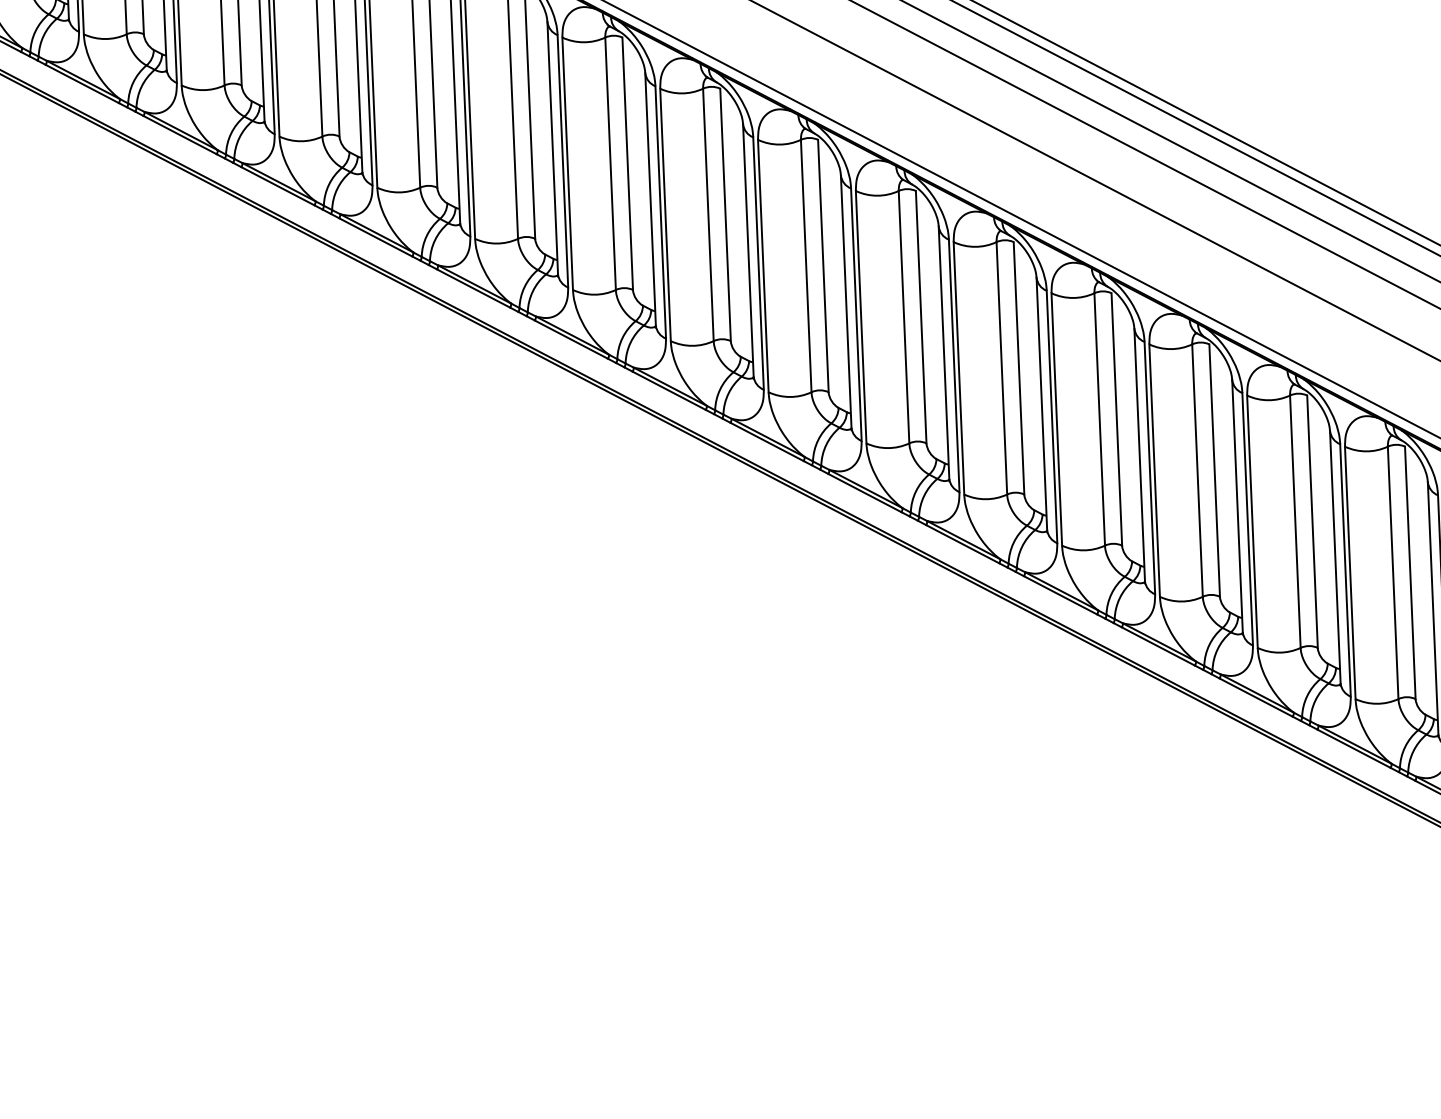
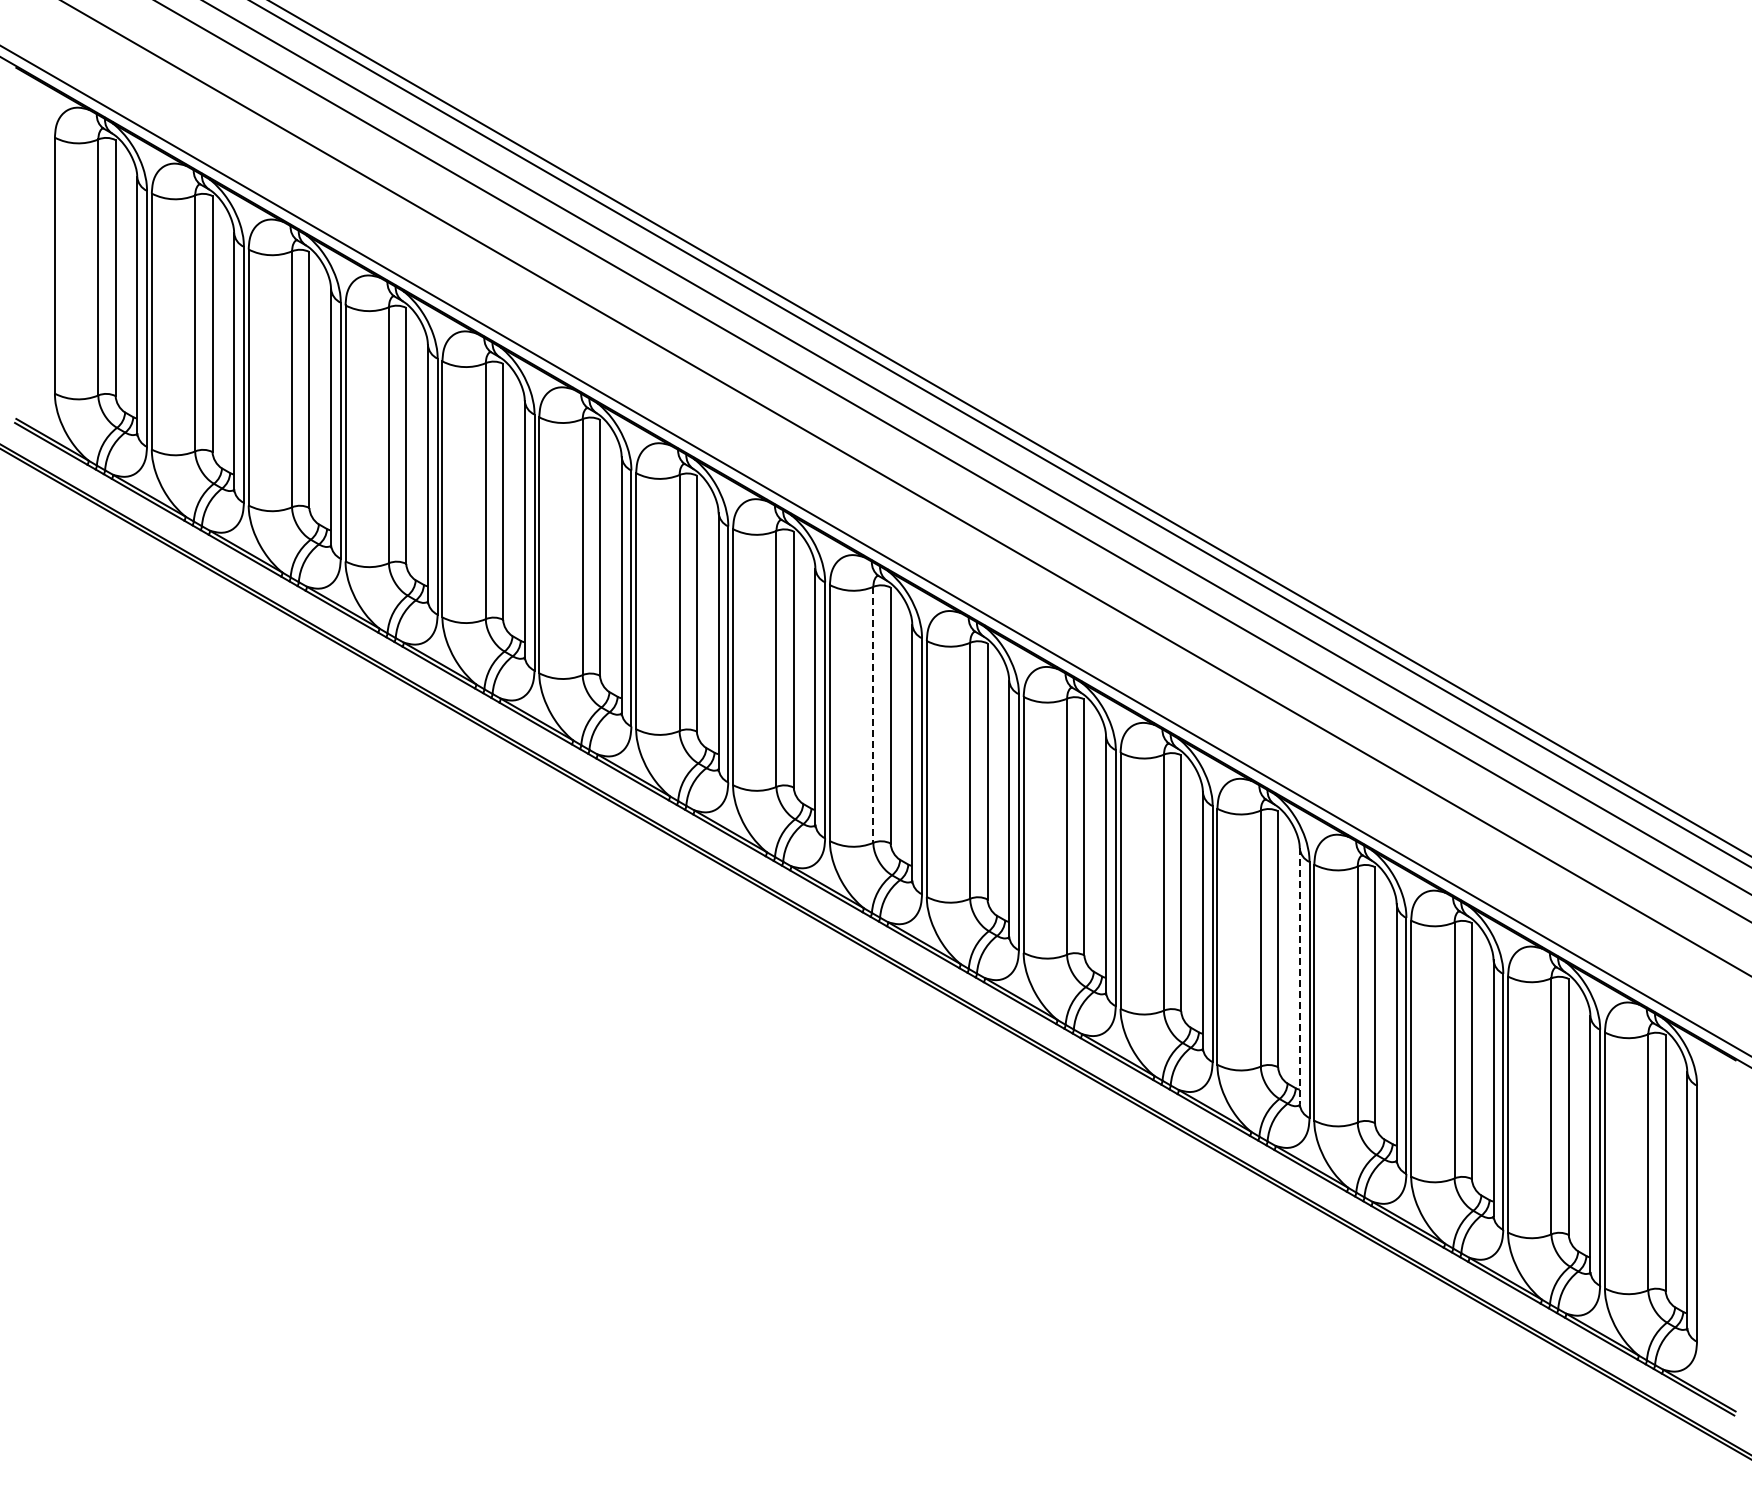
line: (806, 265) -> (873, 714), solid -> dashed
line: (1237, 506) -> (1299, 976), solid -> dashed

